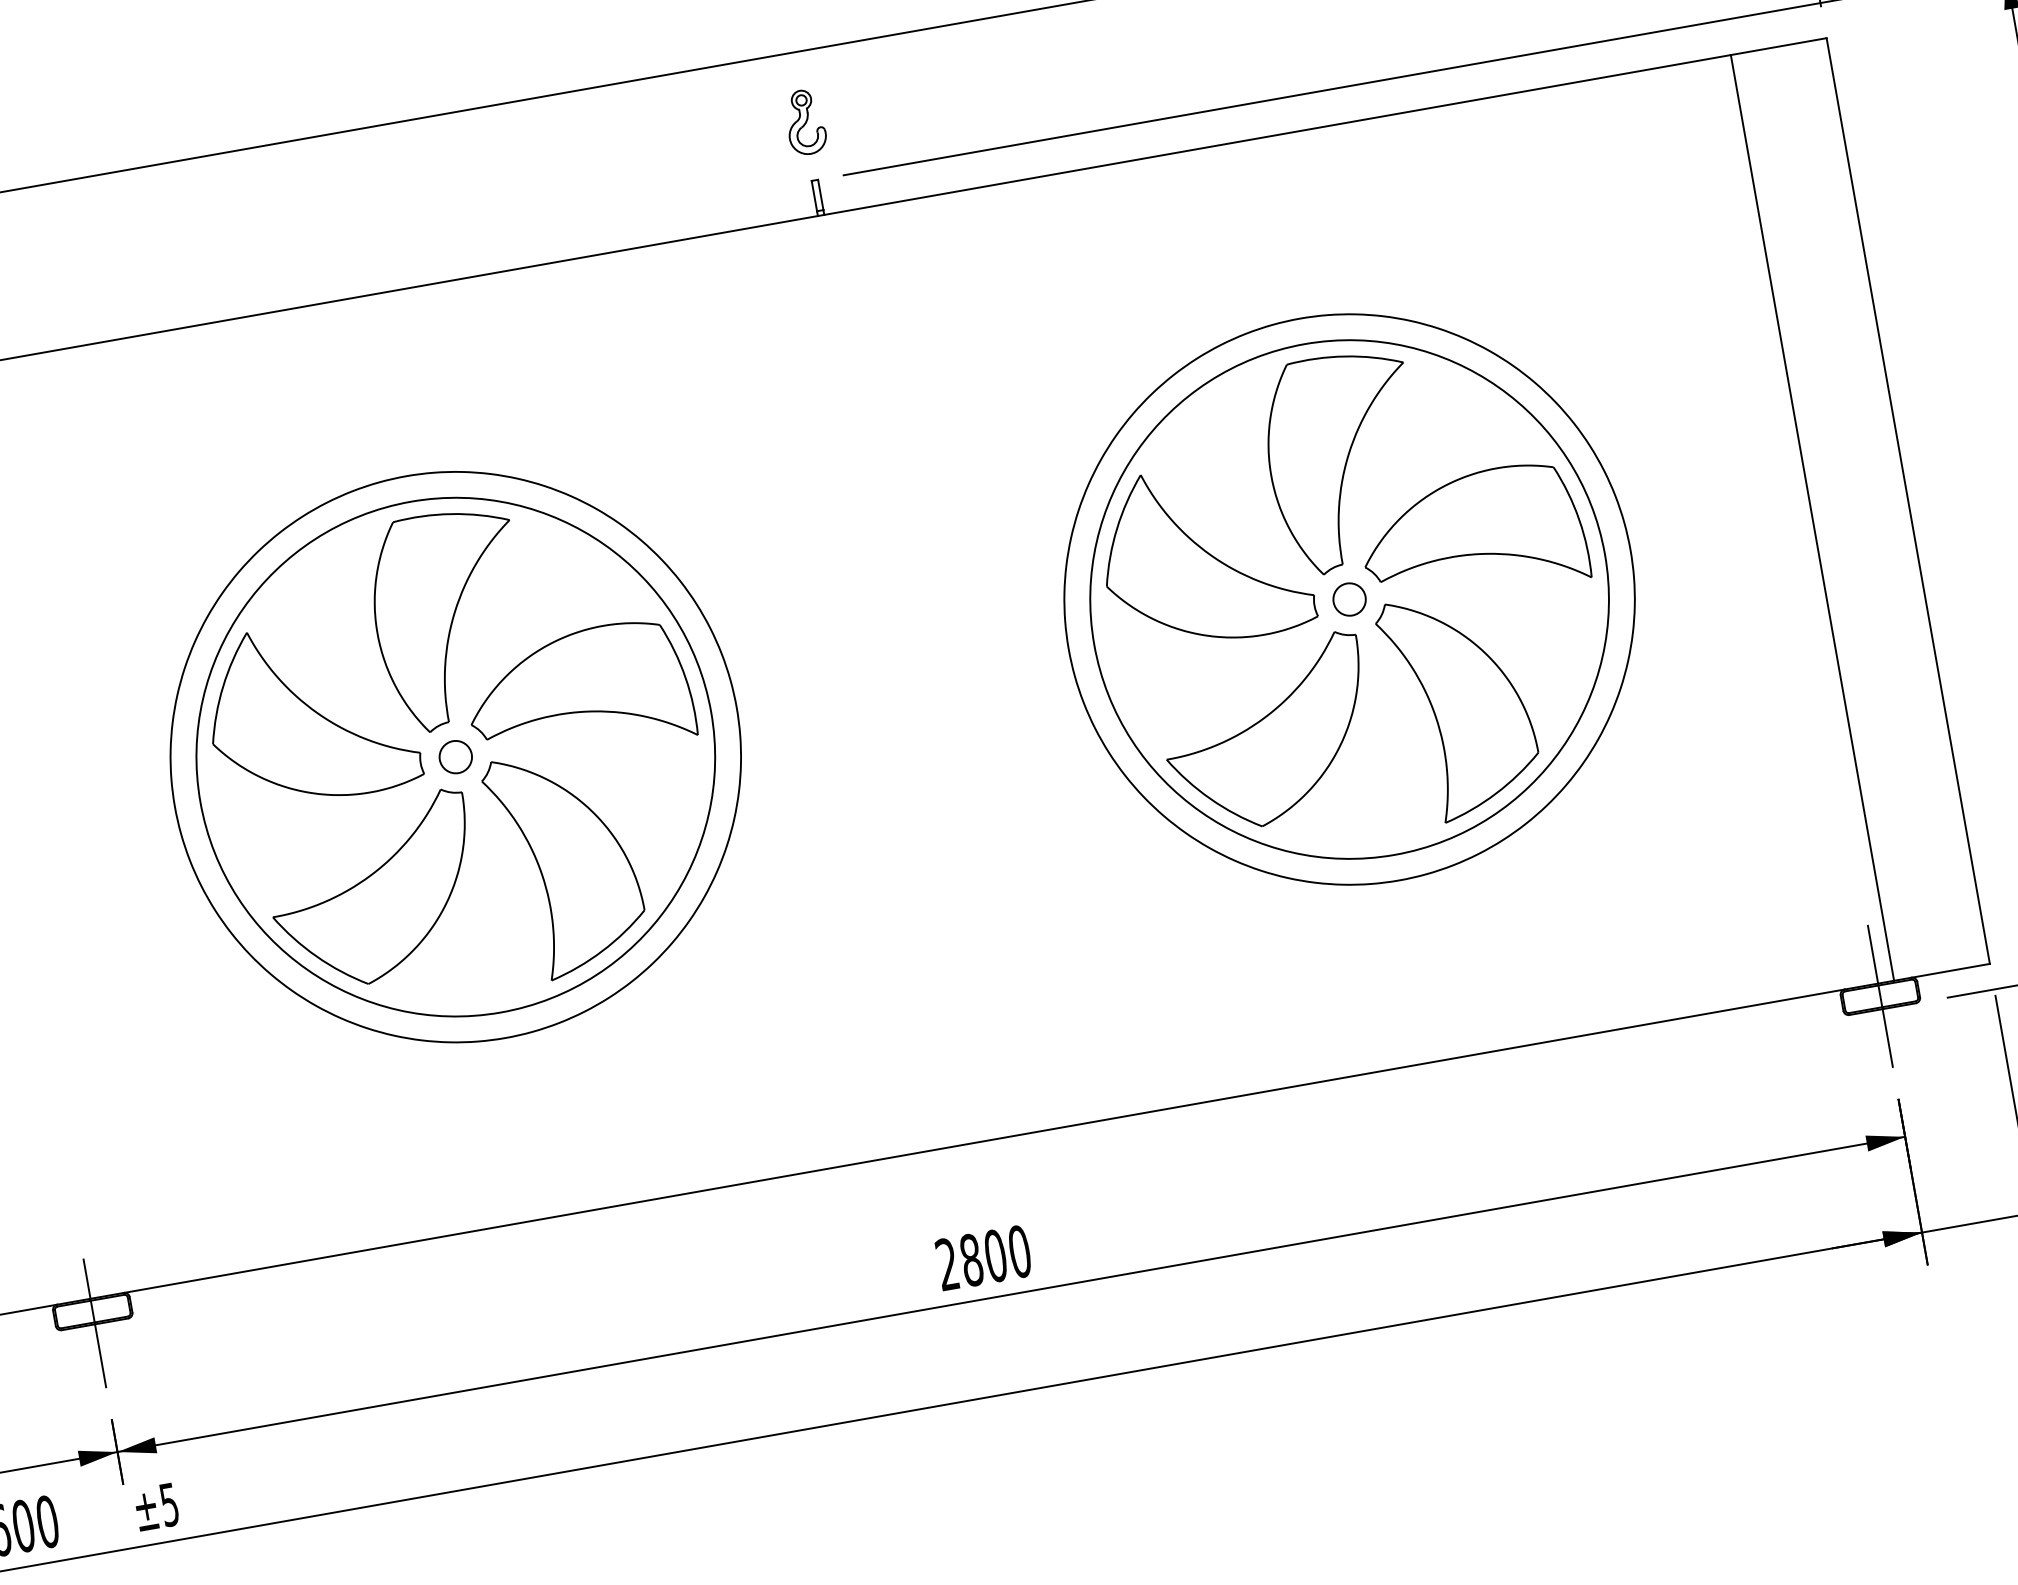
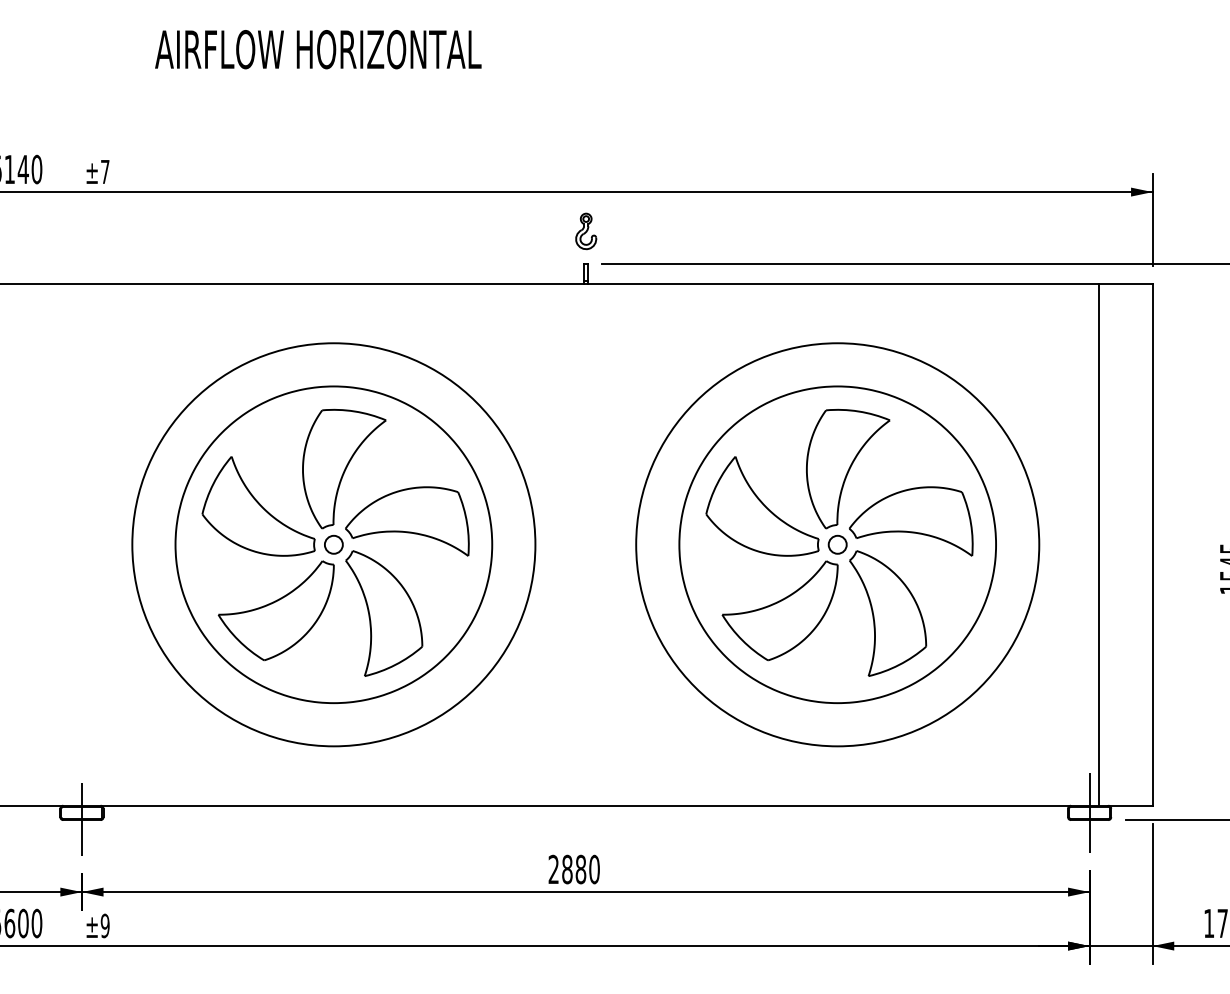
circle: (1349, 599) -> (837, 544), size x1.4
circle: (455, 756) -> (333, 544), size x1.4
text: (994, 1255) -> (580, 869), 2800 -> 2880
text: (167, 1504) -> (104, 925), ±5 -> ±9

